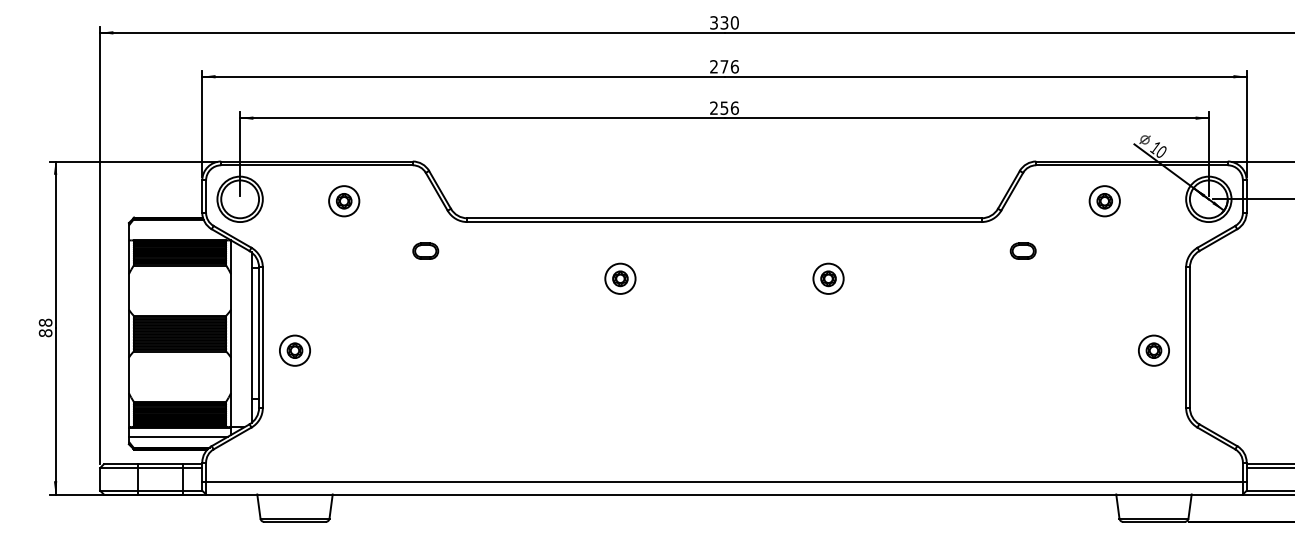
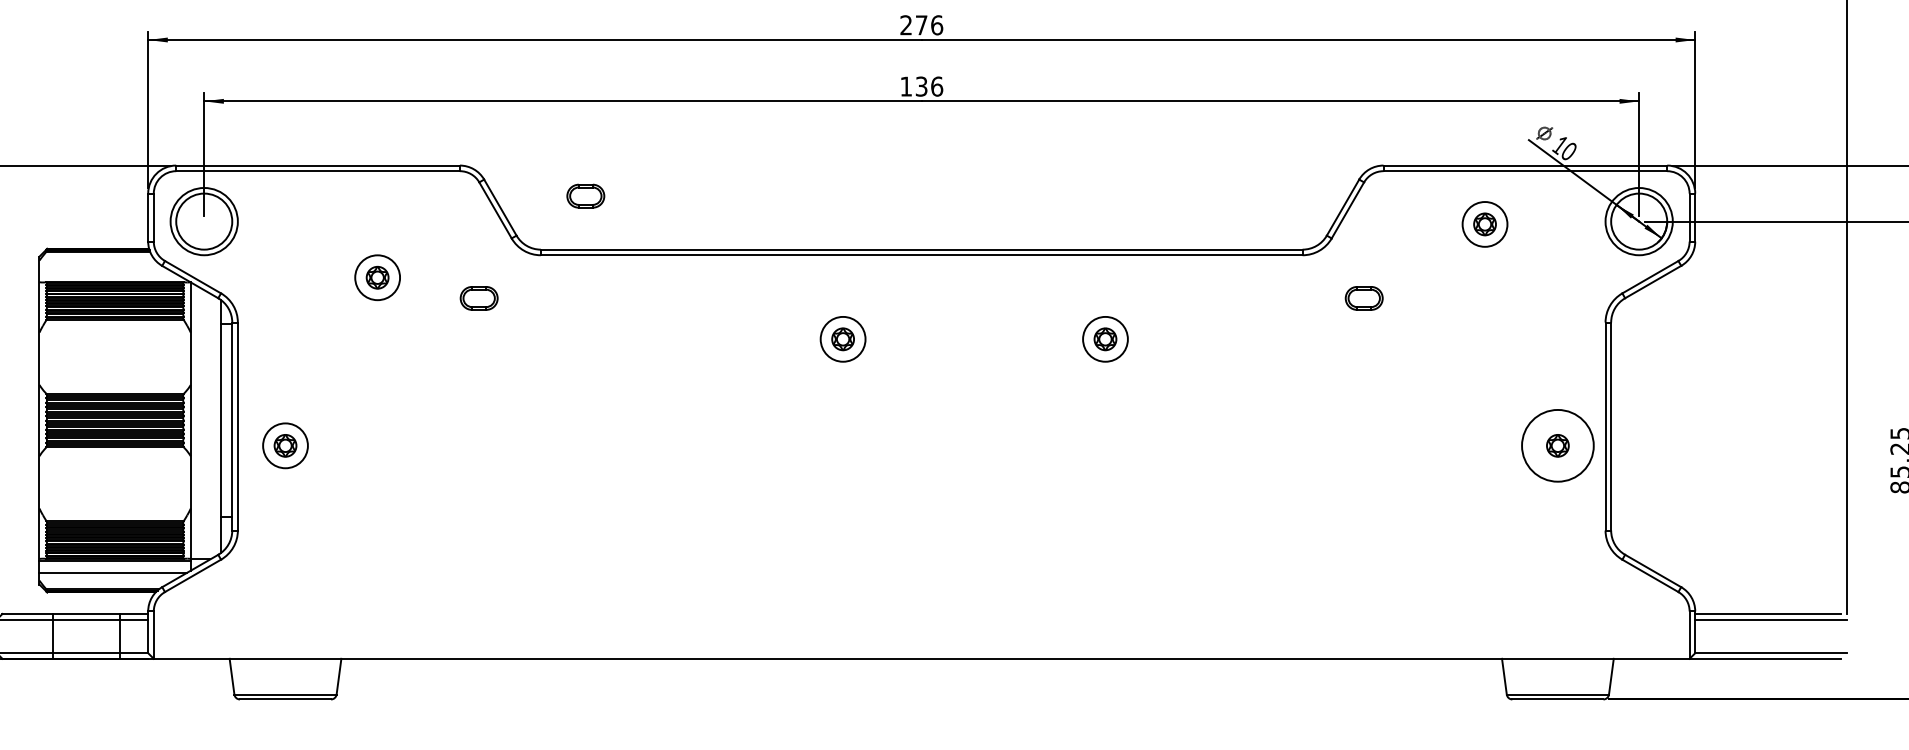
text: (719, 107) -> (914, 85), 256 -> 136
part: (497, 181) -> (585, 195), added
part: (344, 201) -> (378, 278), moved
part: (620, 278) -> (843, 338), moved
part: (828, 278) -> (1105, 338), moved
circle: (1153, 350) -> (1557, 445), size x1.6
line: (724, 482) -> (921, 641), removed

